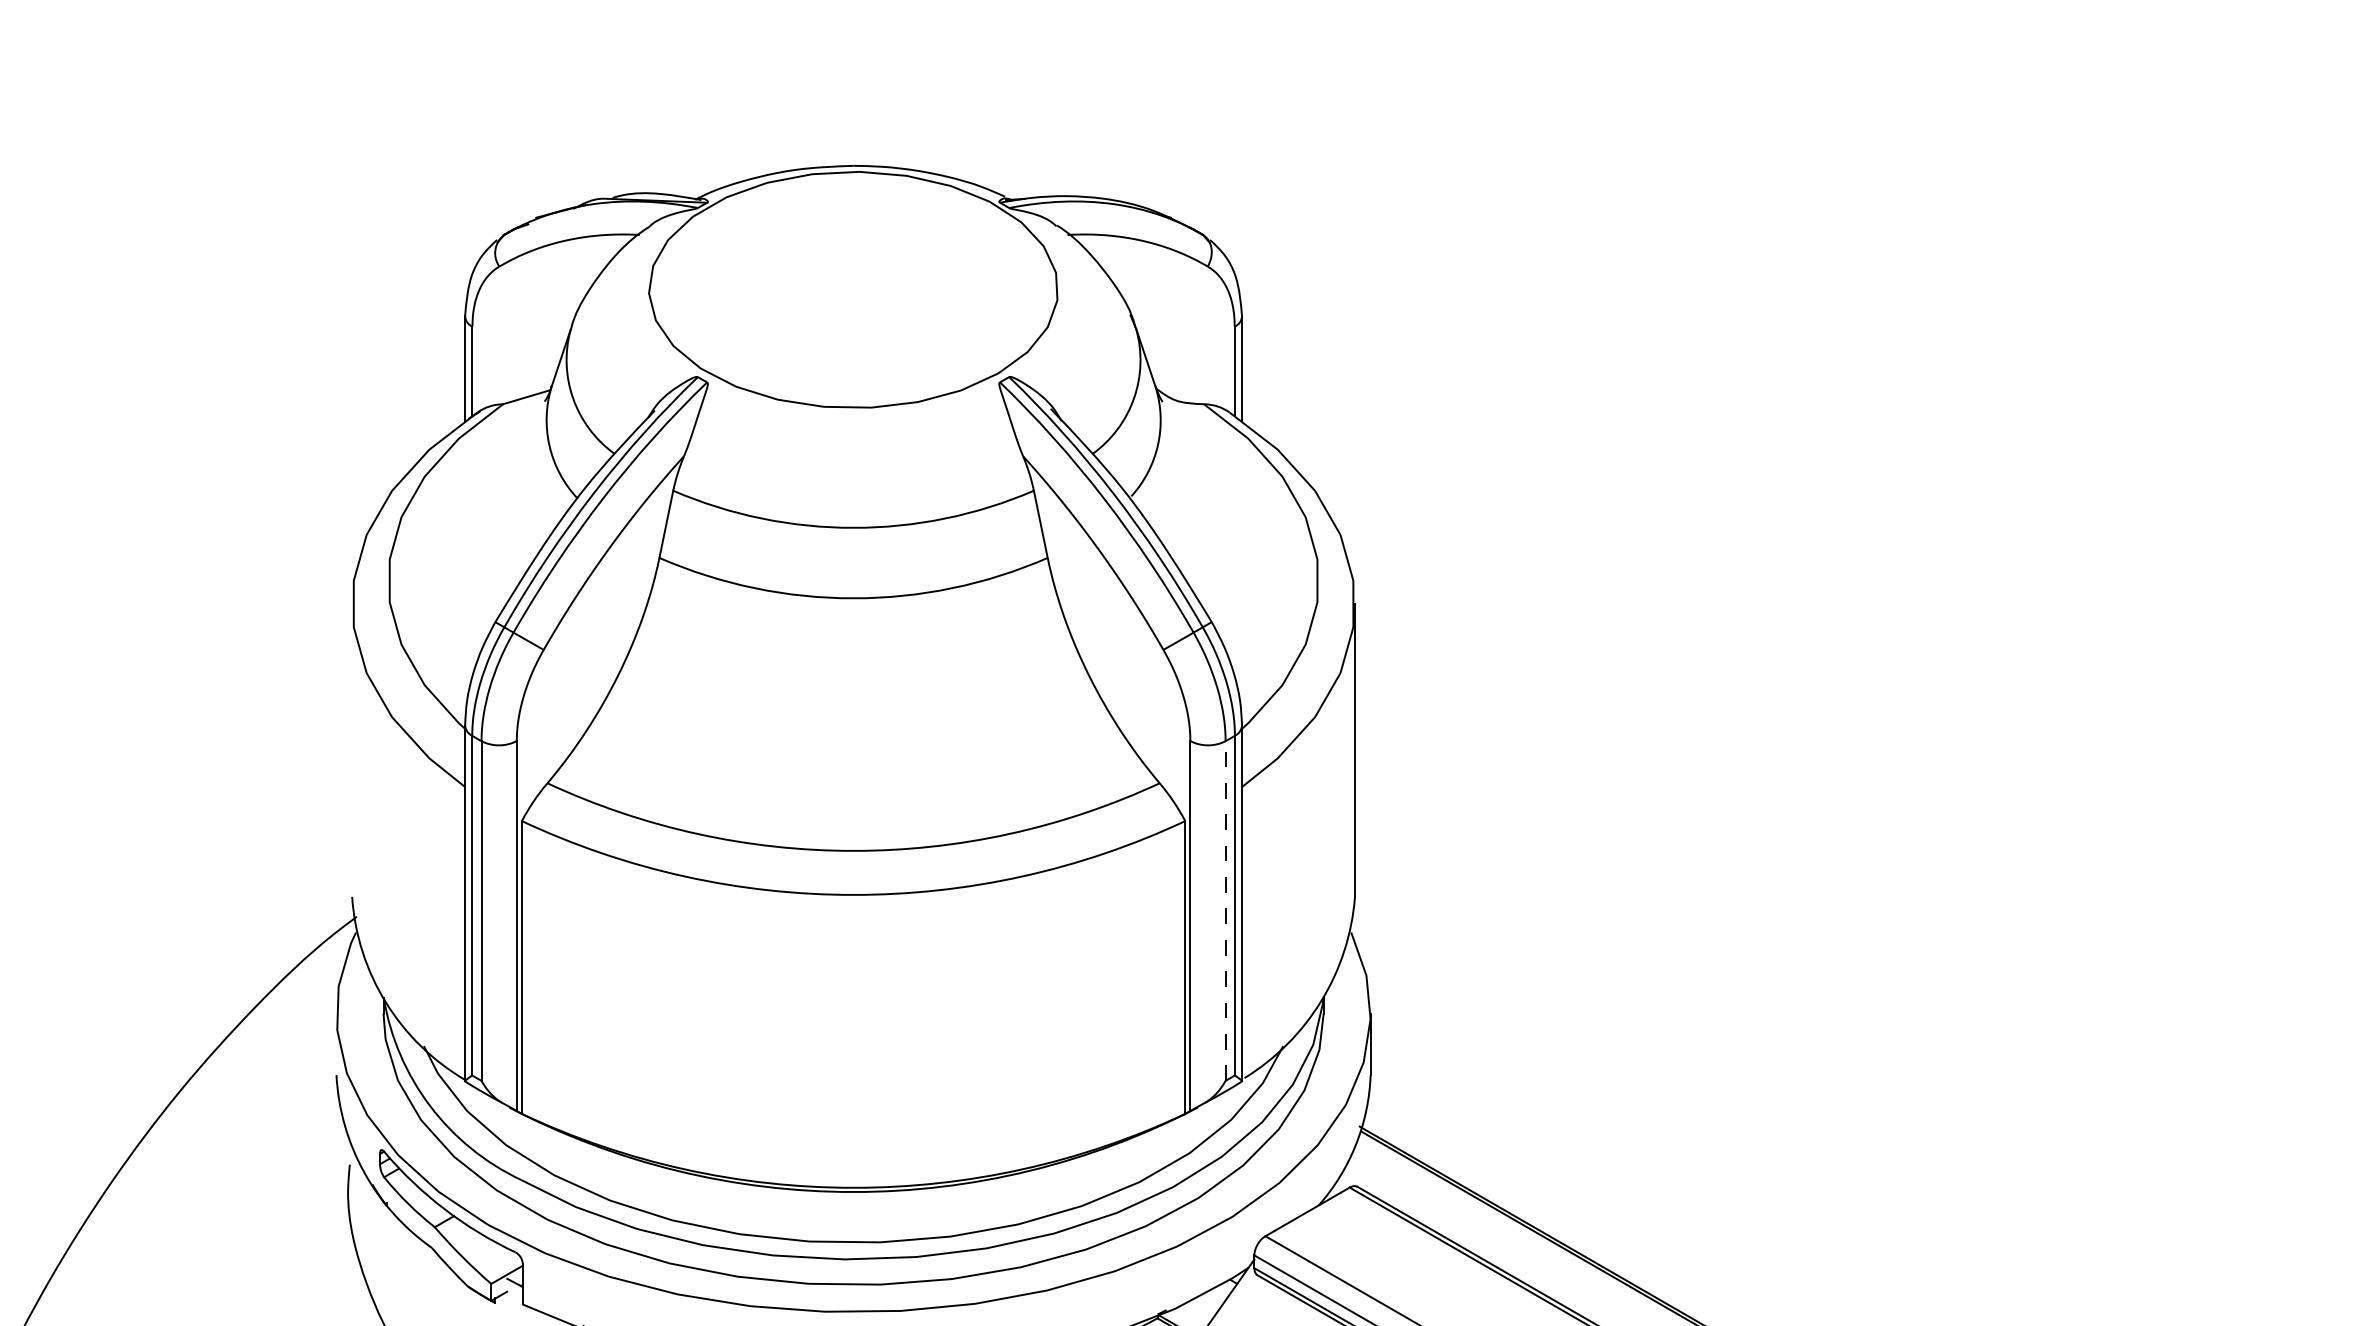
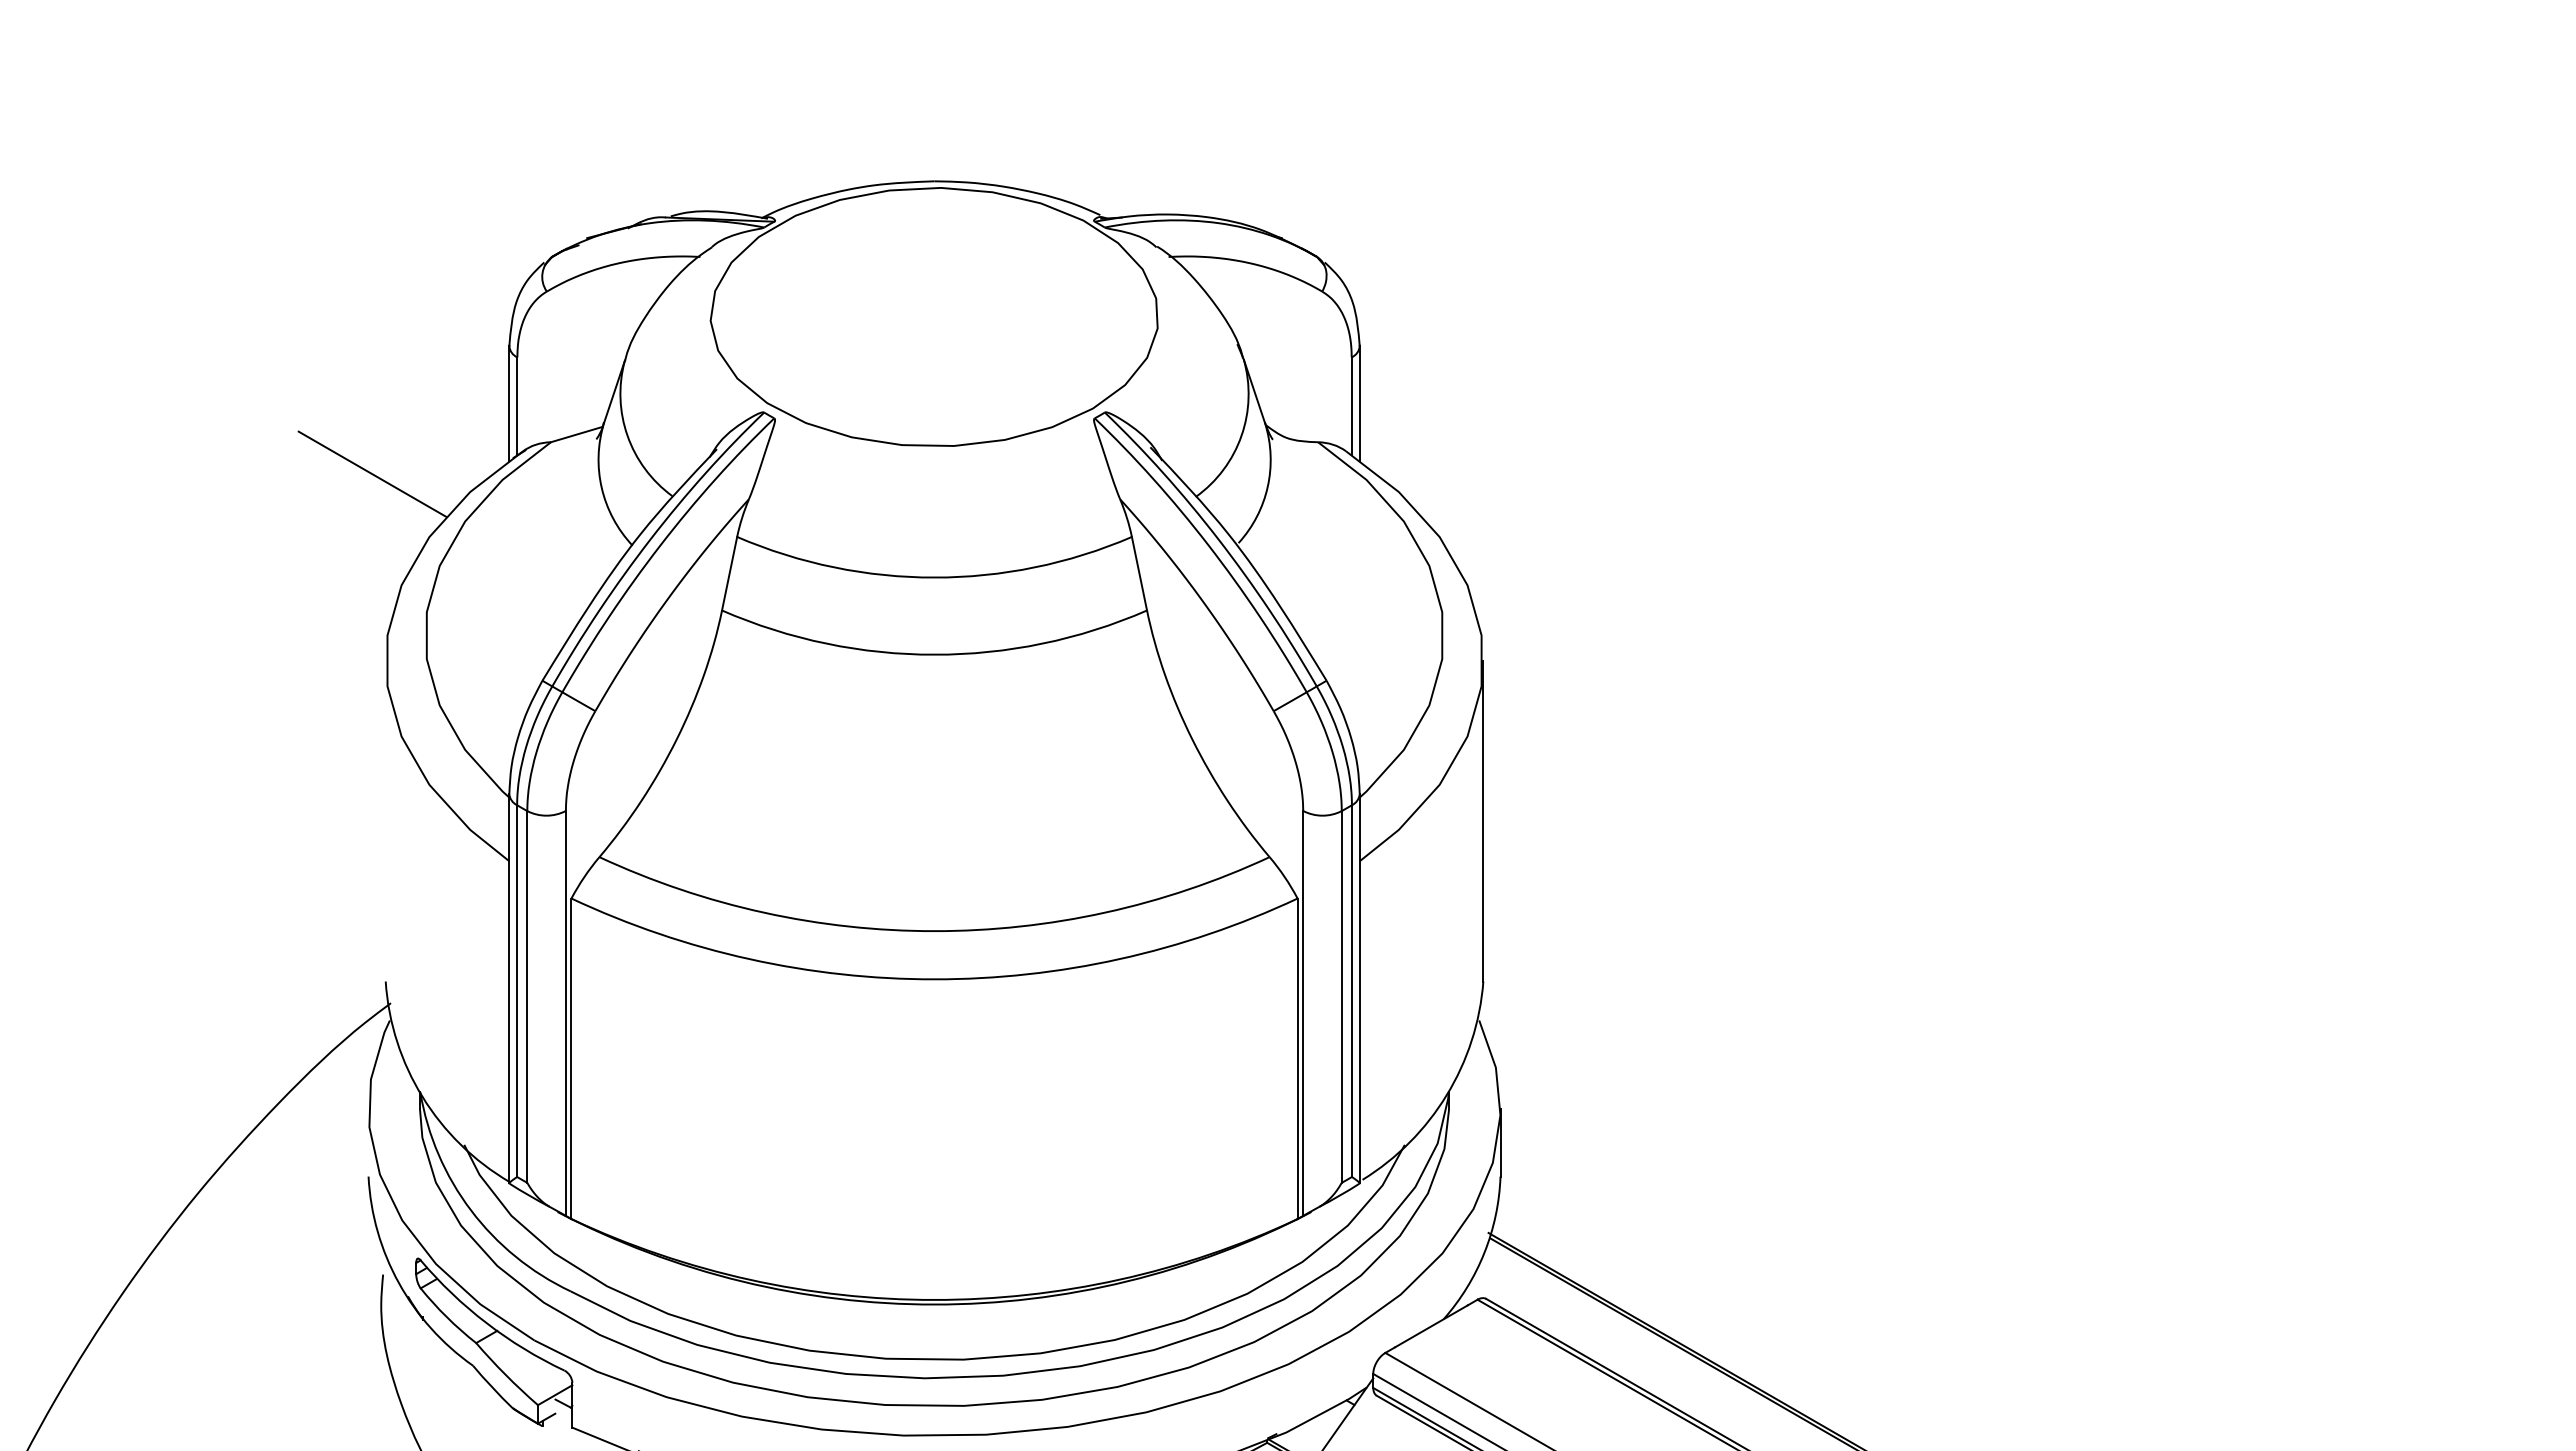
line: (339, 432) -> (371, 473), added
line: (1225, 910) -> (1341, 996), dashed -> solid

